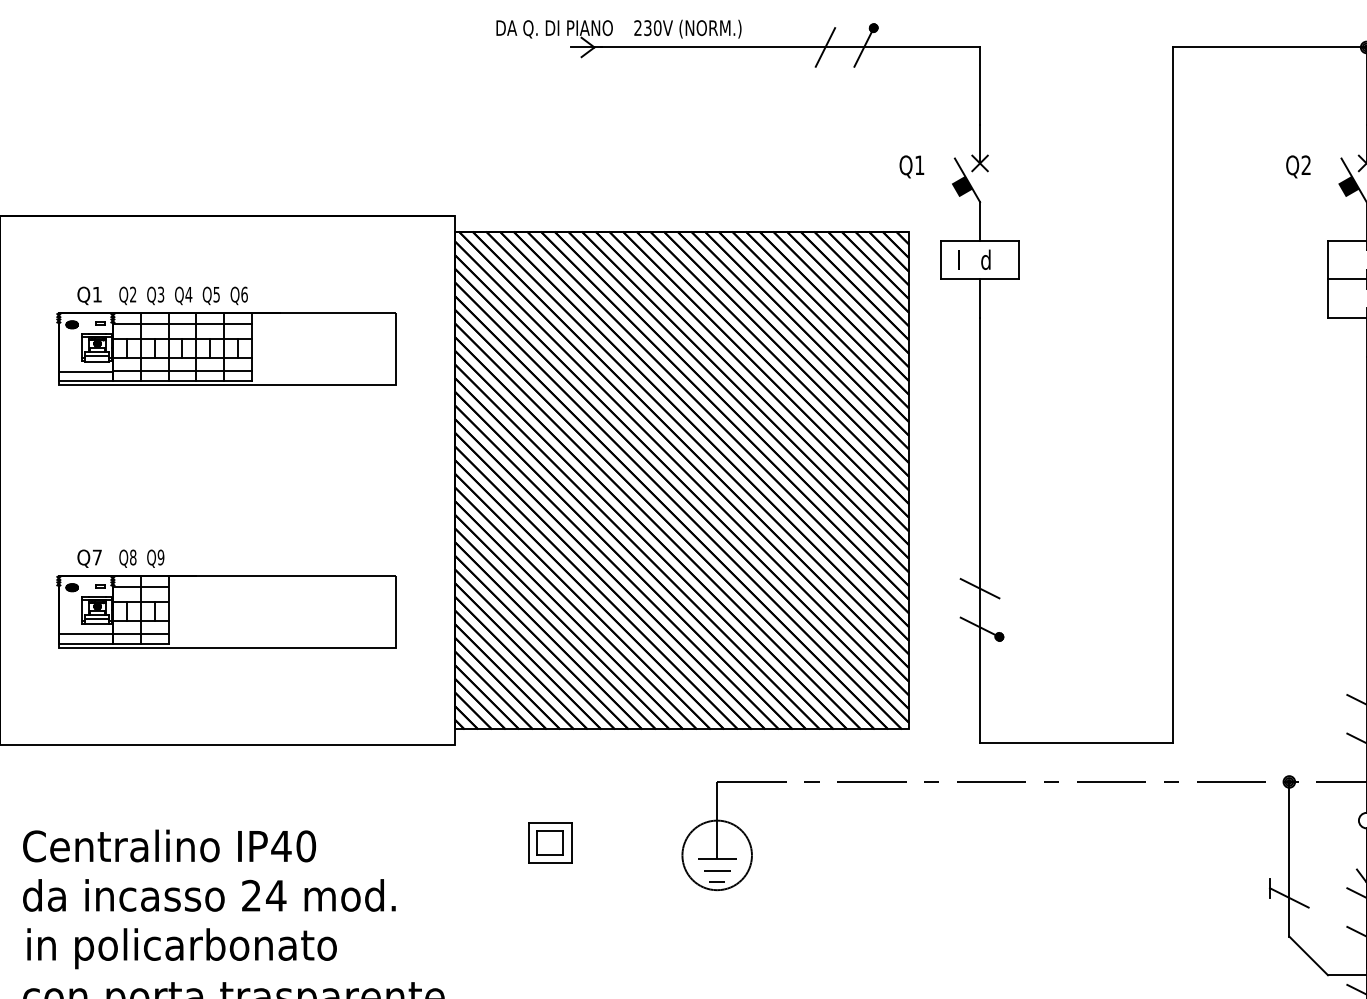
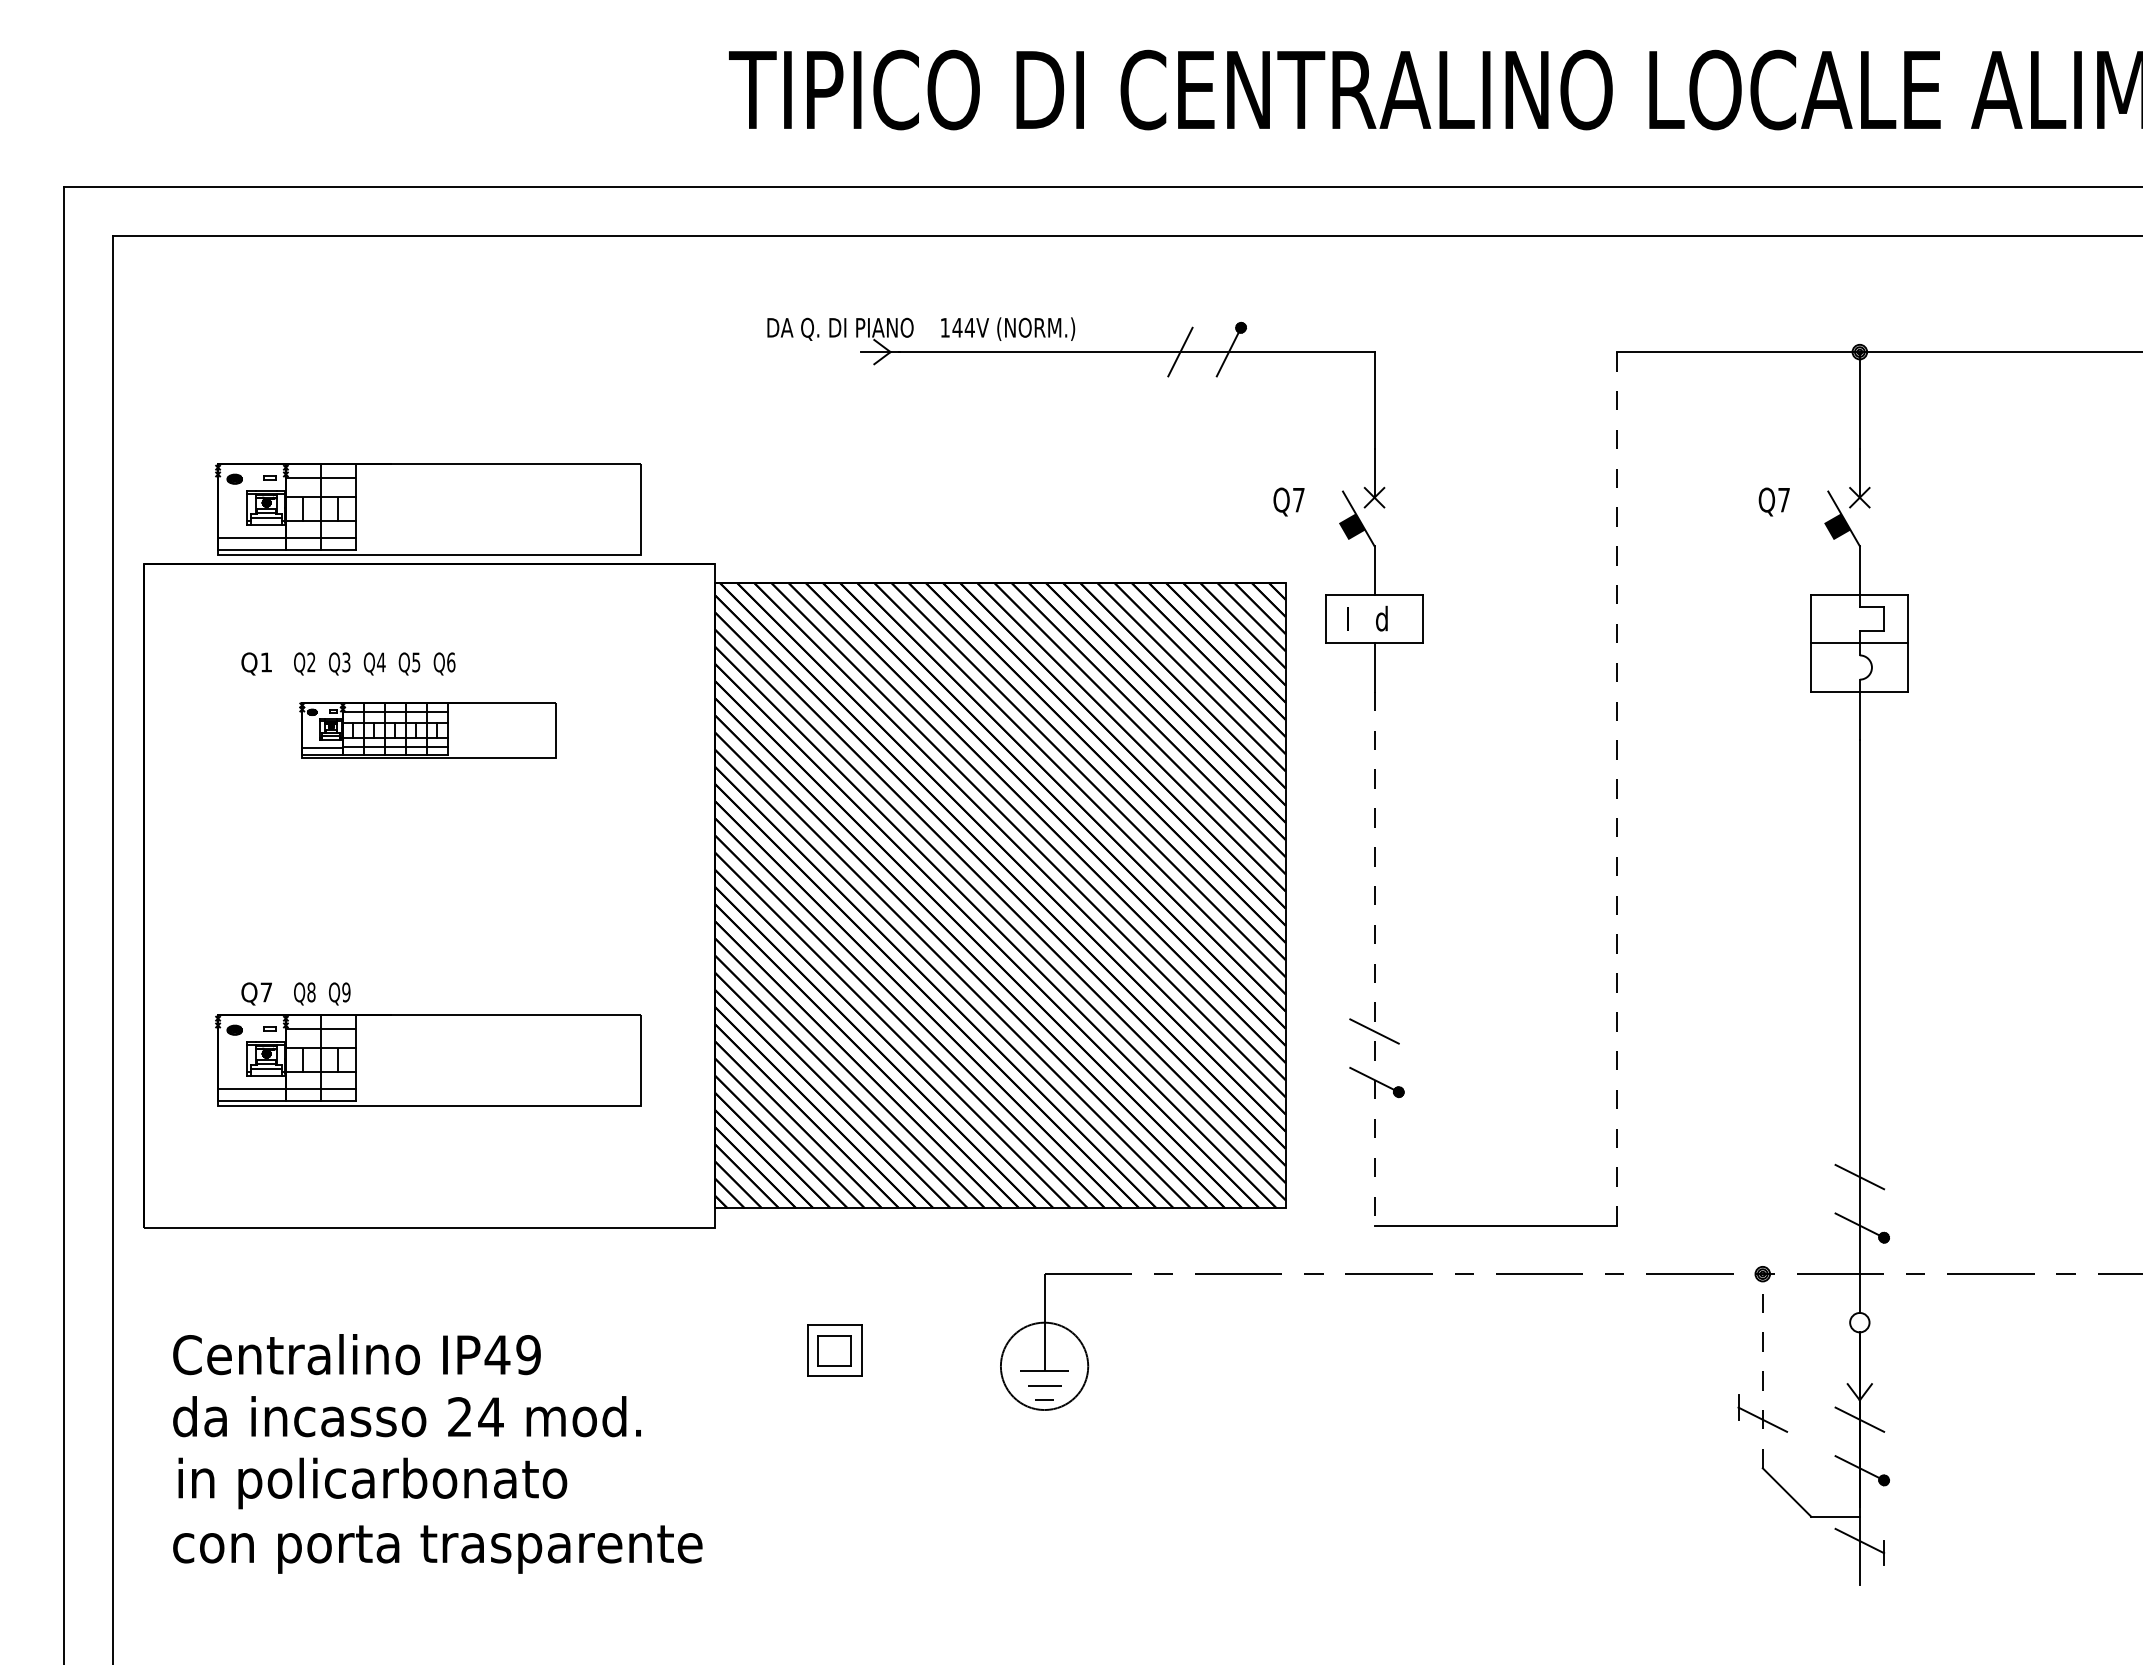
text: (647, 27) -> (957, 327), 230V -> 144V
text: (1305, 164) -> (1783, 499), Q2 -> Q7
text: (919, 165) -> (1298, 500), Q1 -> Q7
part: (226, 172) -> (428, 509), added
part: (226, 348) -> (428, 730), size x0.6
line: (1173, 395) -> (1617, 788), solid -> dashed
line: (980, 530) -> (1374, 958), solid -> dashed
text: (306, 846) -> (528, 1355), IP40 -> IP49
line: (1289, 858) -> (1762, 1370), solid -> dashed

